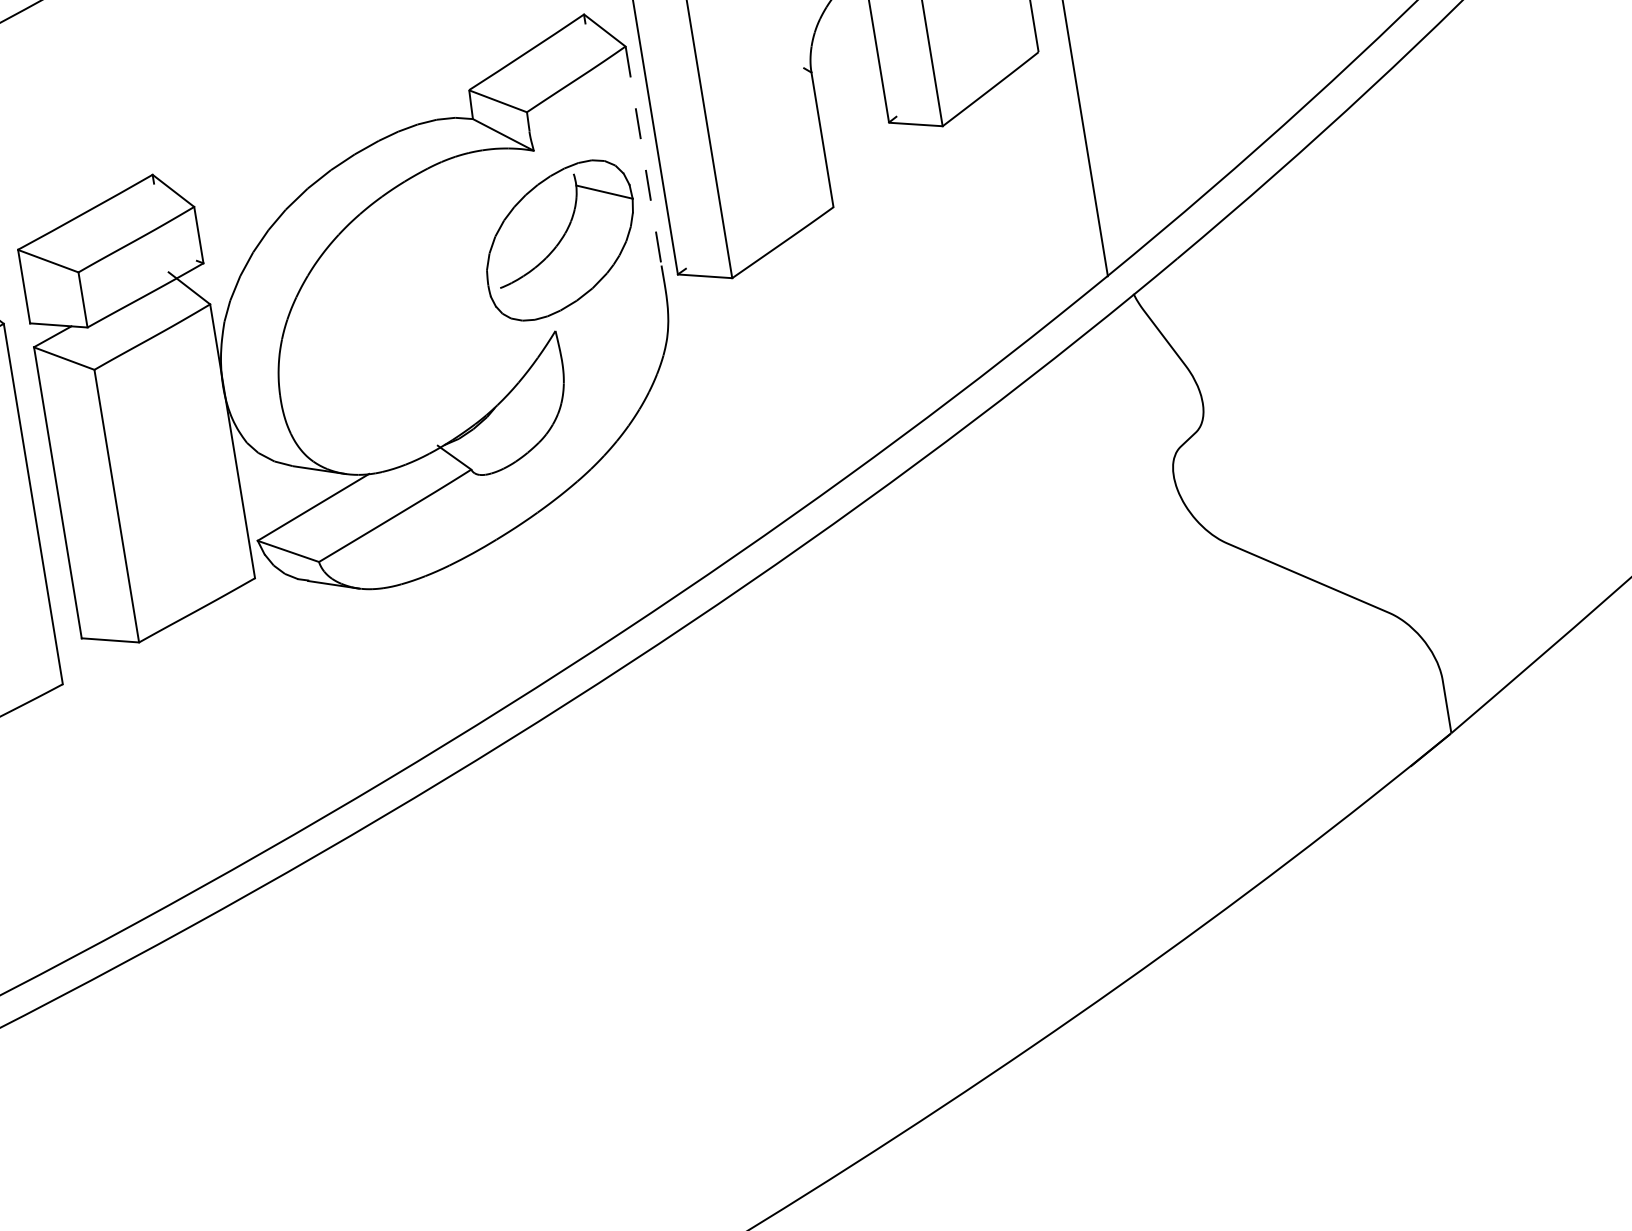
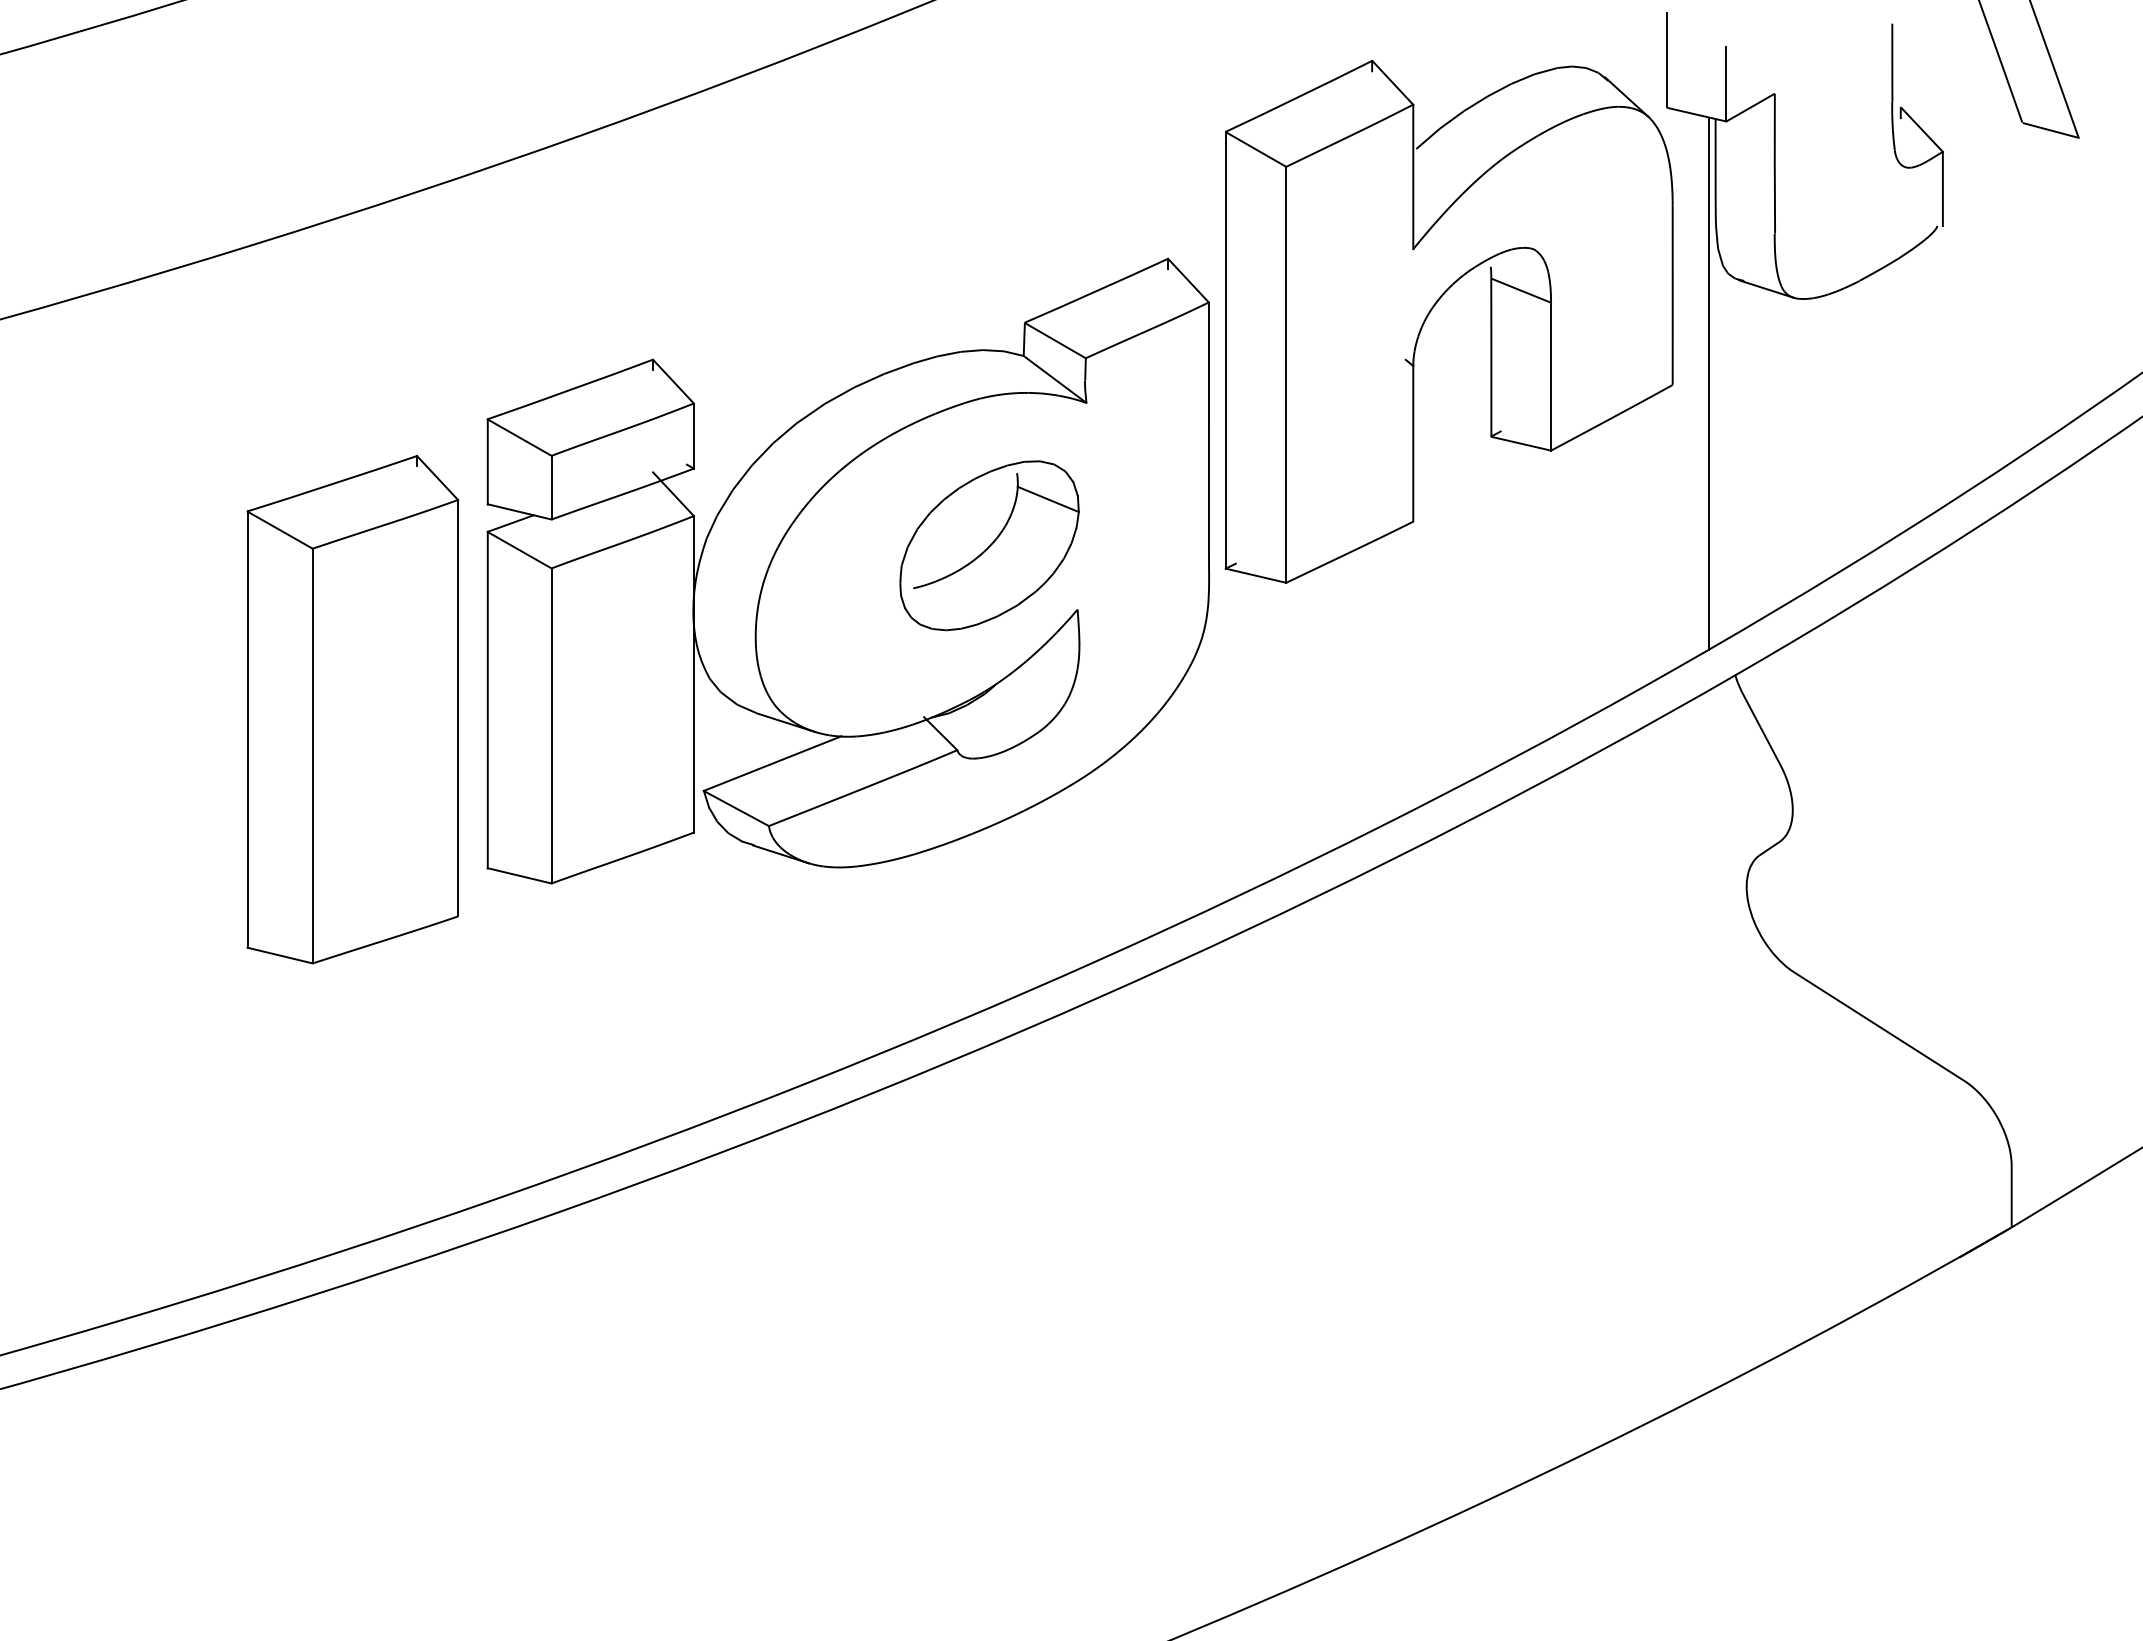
line: (643, 156) -> (1208, 429), dashed -> solid
part: (560, 240) -> (989, 545), moved

